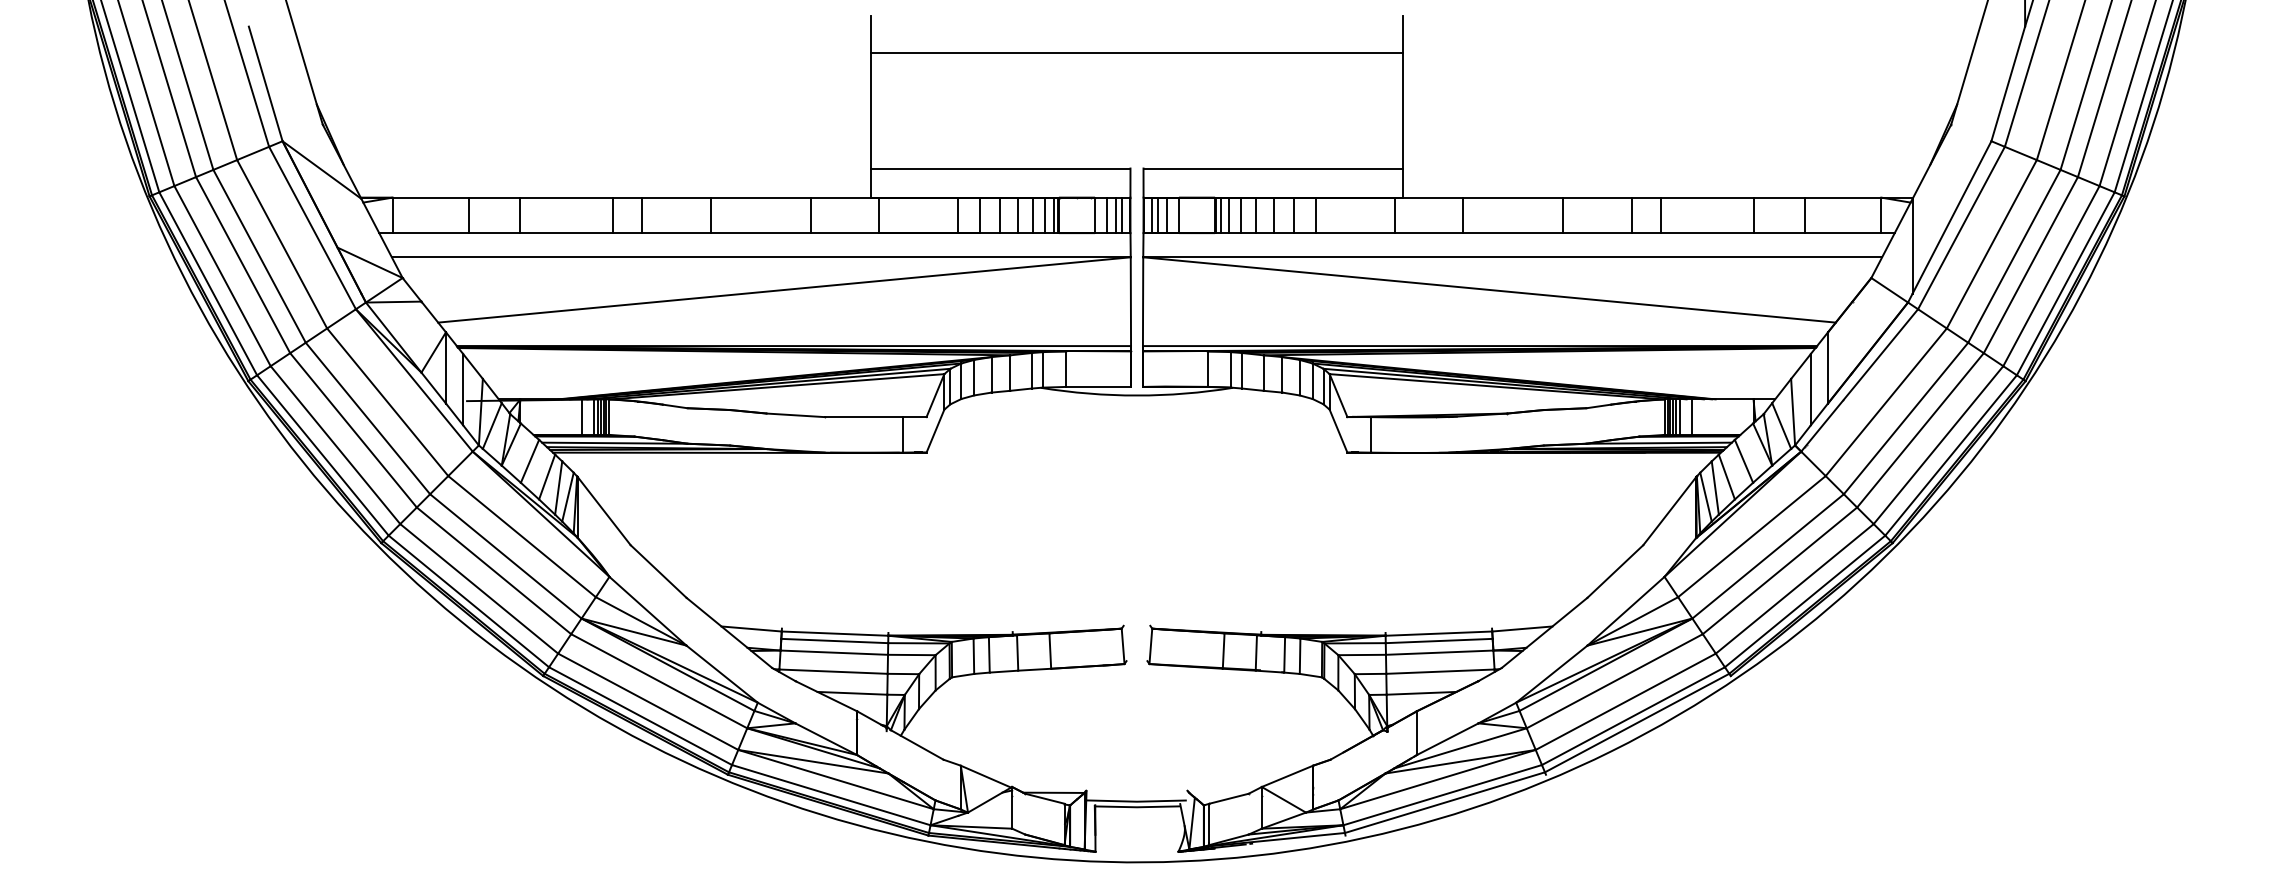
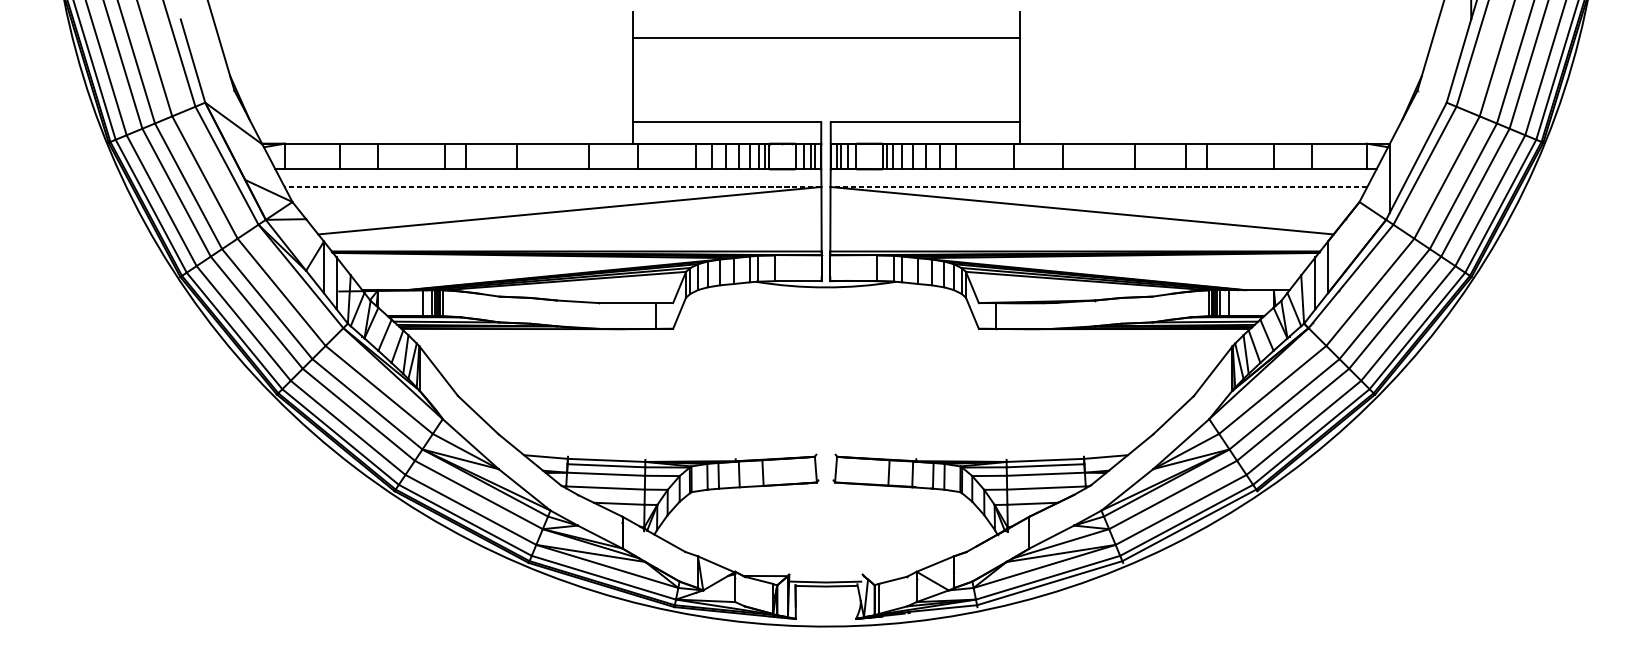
line: (760, 257) -> (552, 187), solid -> dashed
line: (1512, 257) -> (1098, 187), solid -> dashed

